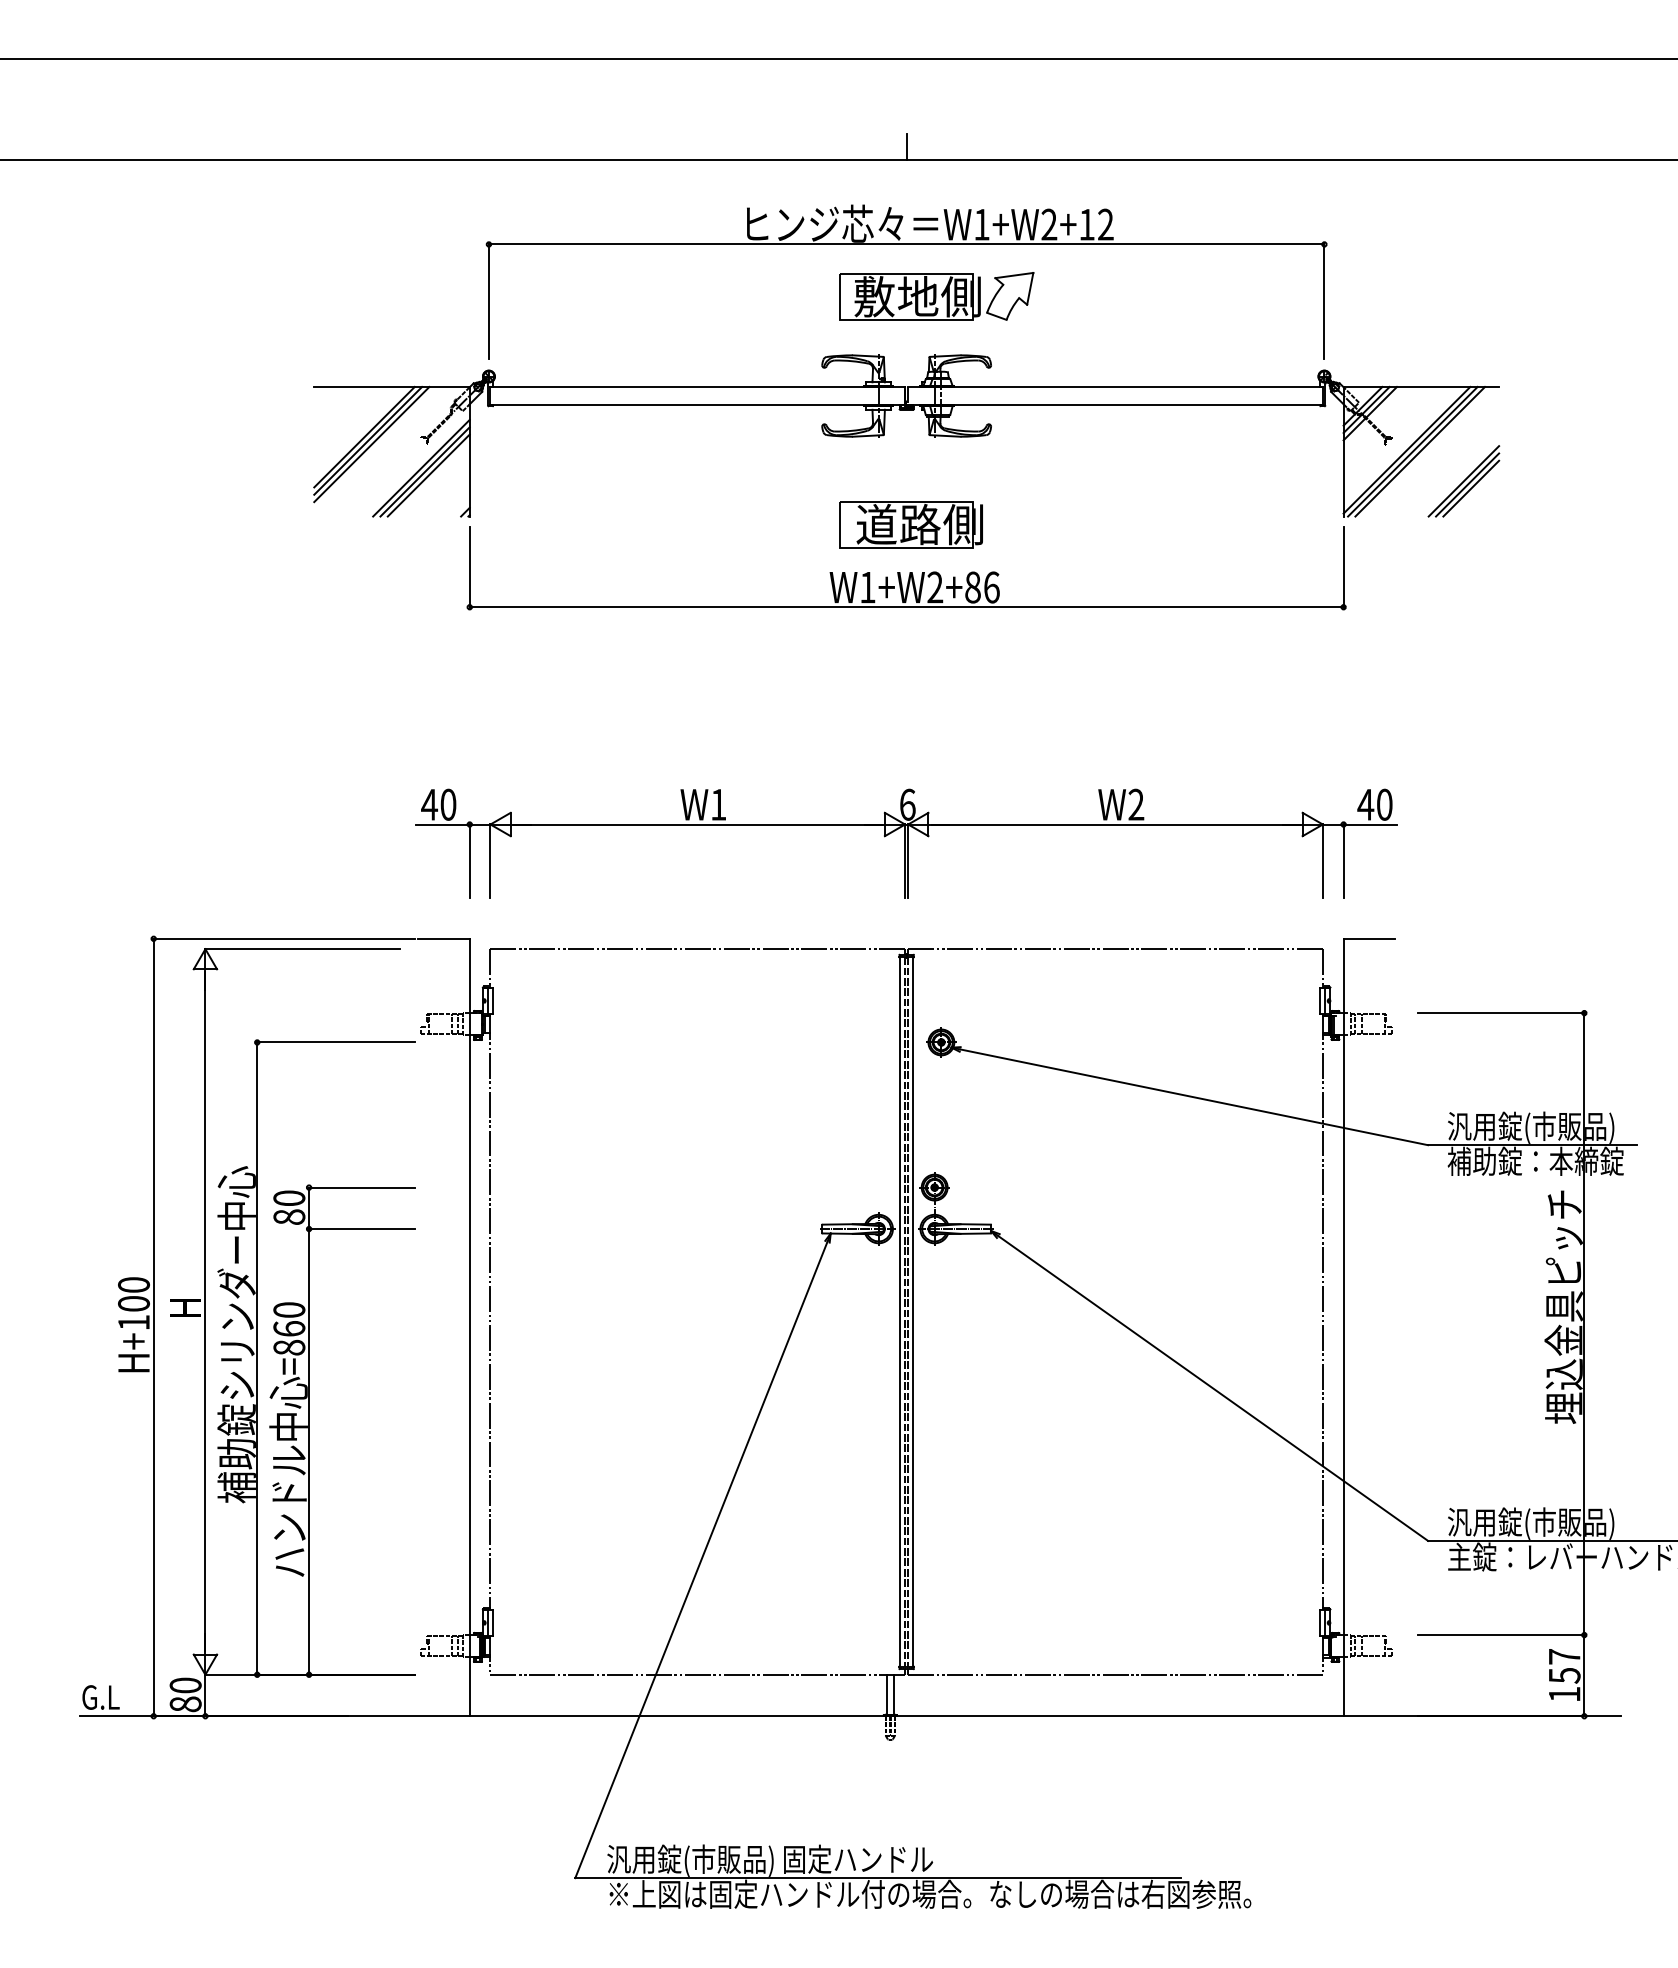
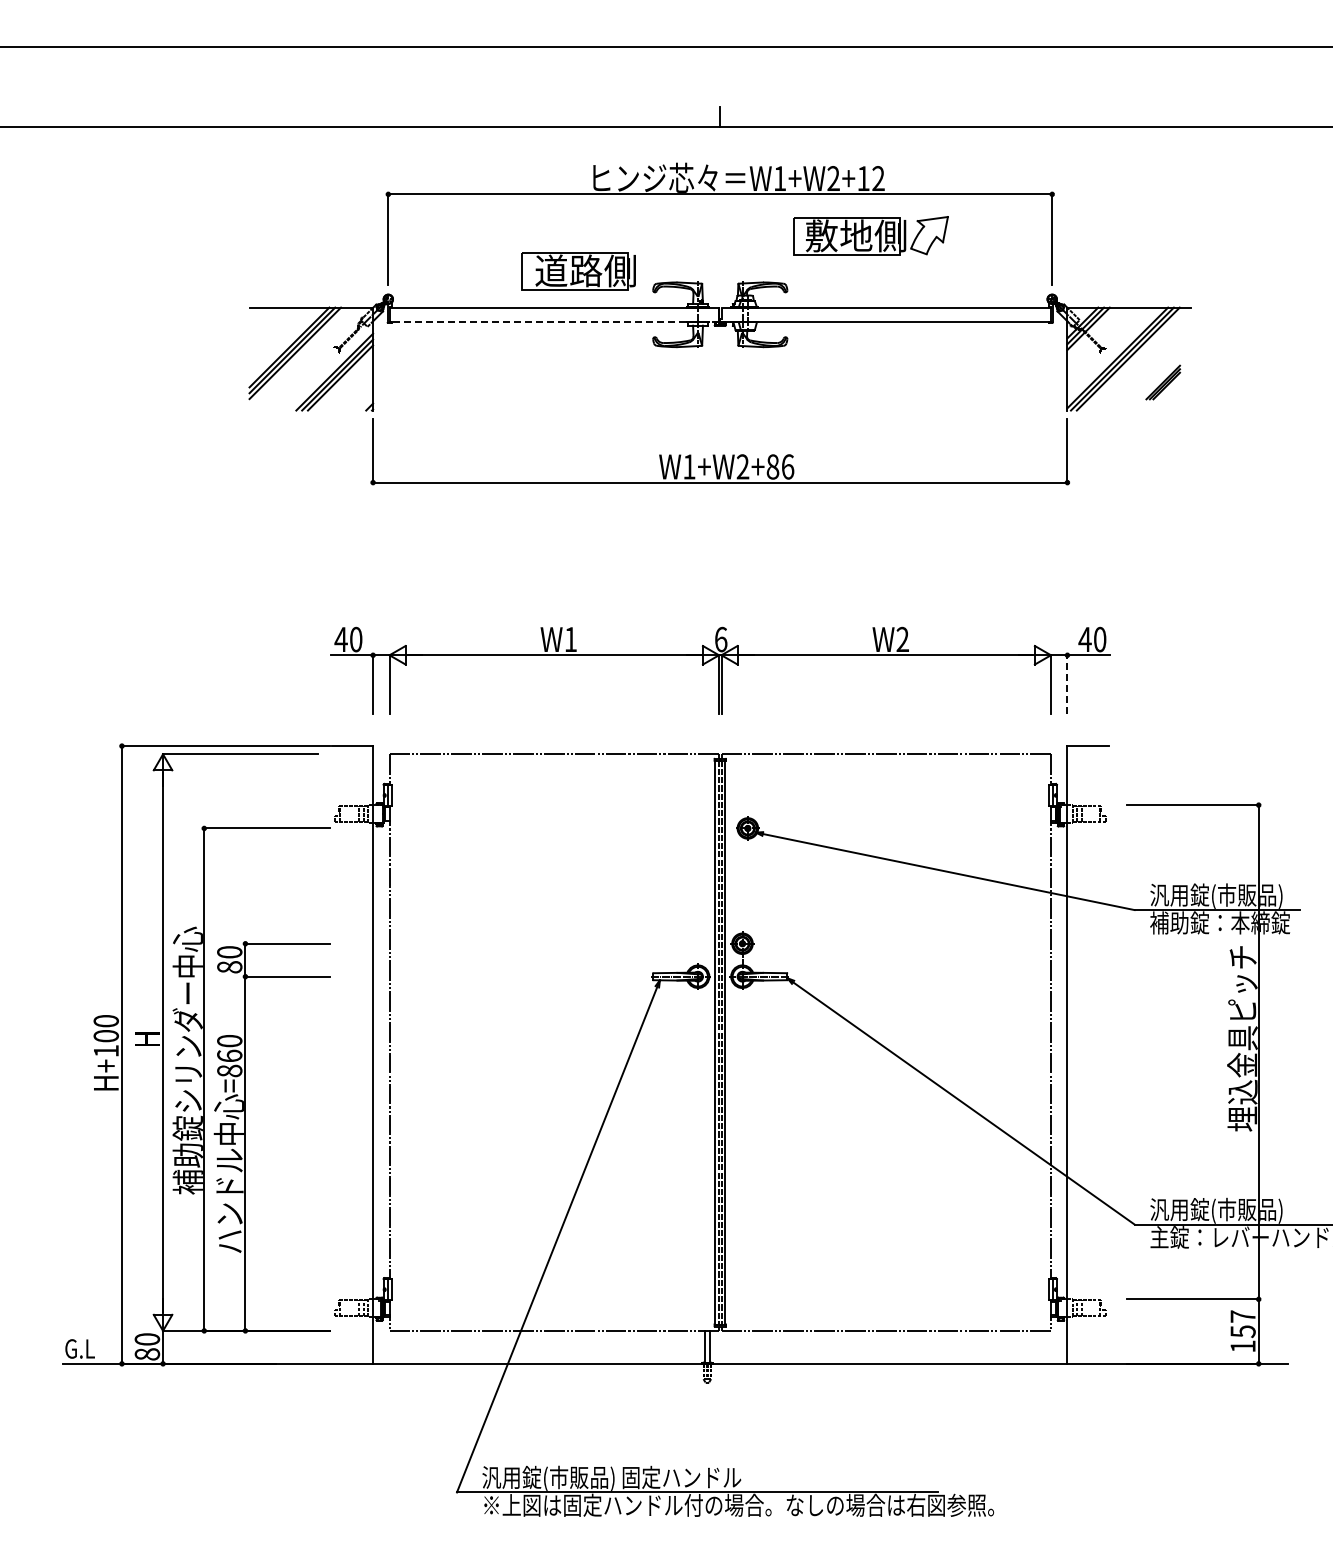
part: (935, 296) -> (870, 235), moved
line: (698, 405) -> (554, 322), solid -> dashed
part: (1464, 481) -> (1163, 382), size x0.6
part: (910, 525) -> (578, 271), moved
line: (1343, 861) -> (1067, 684), solid -> dashed

